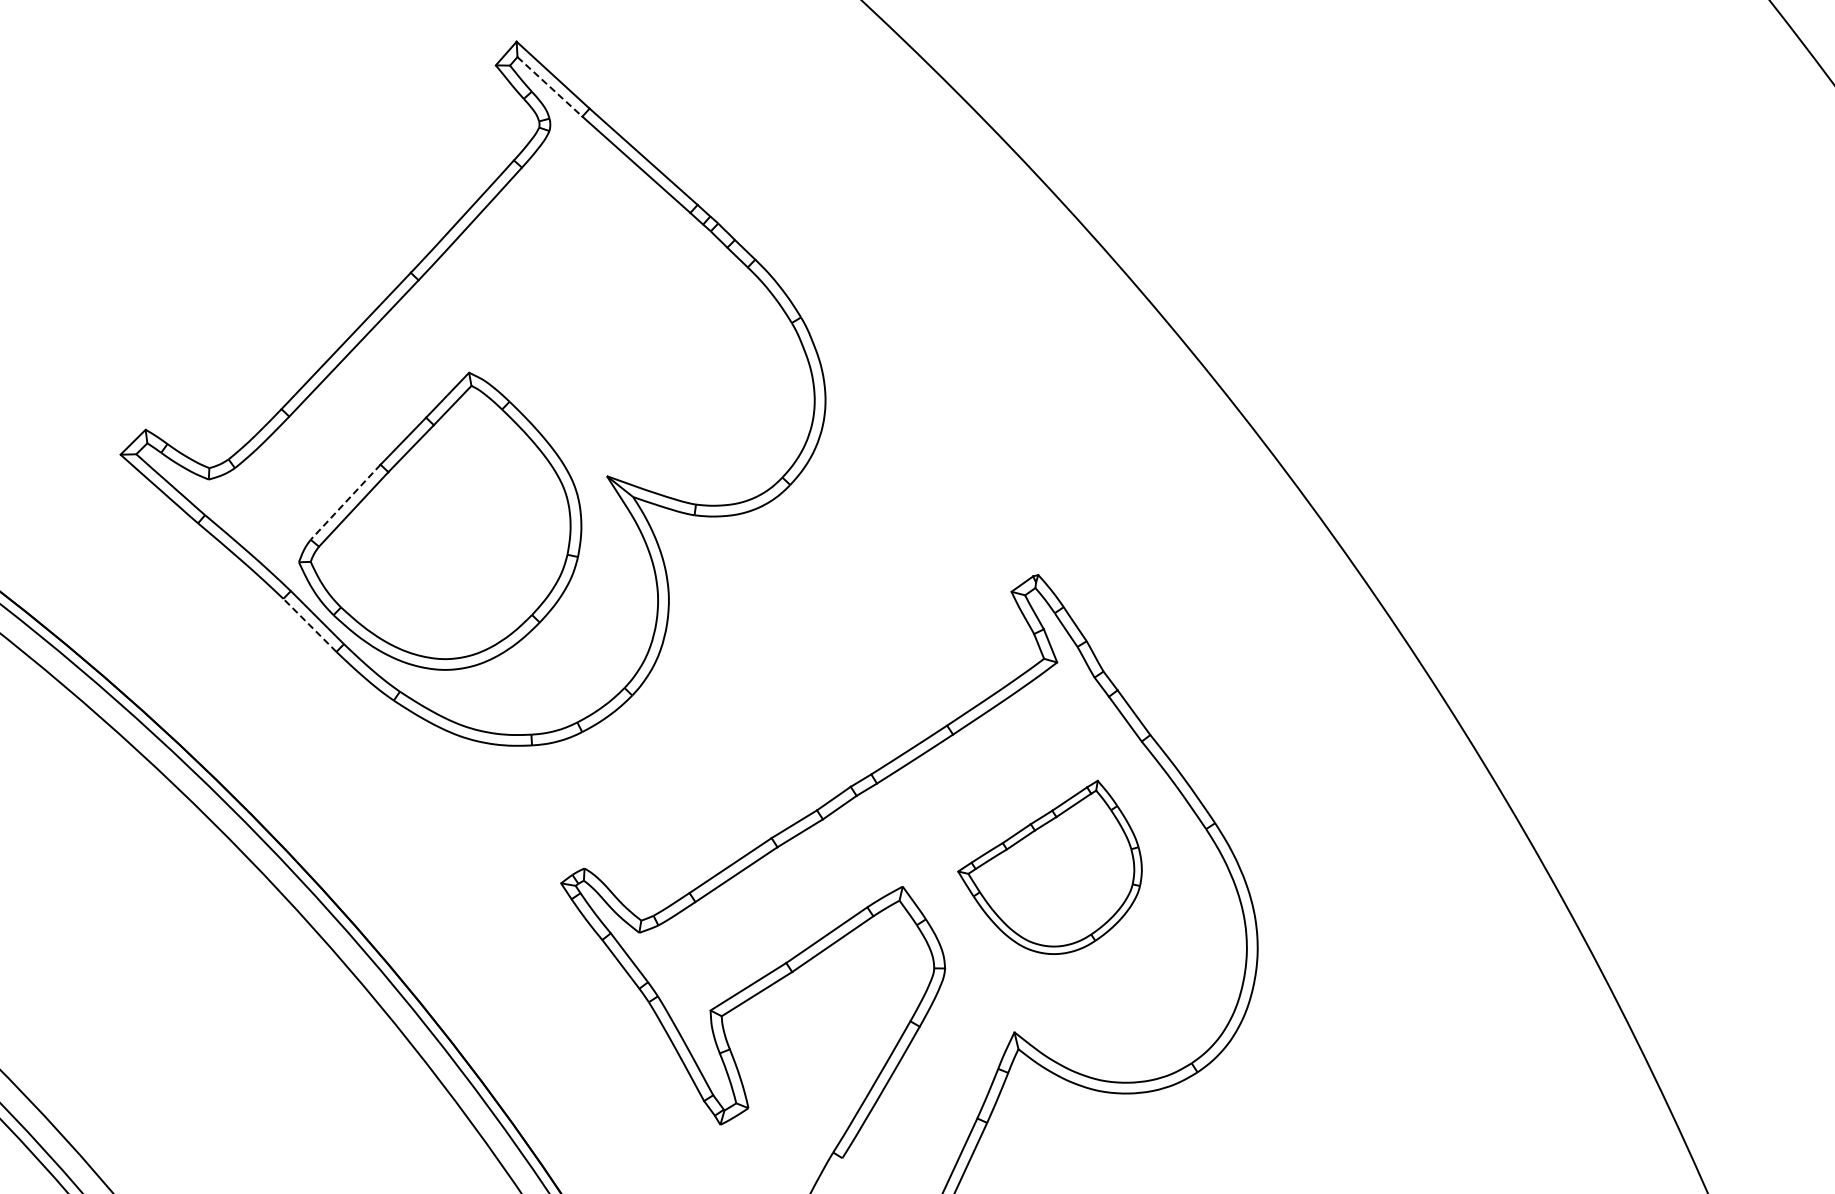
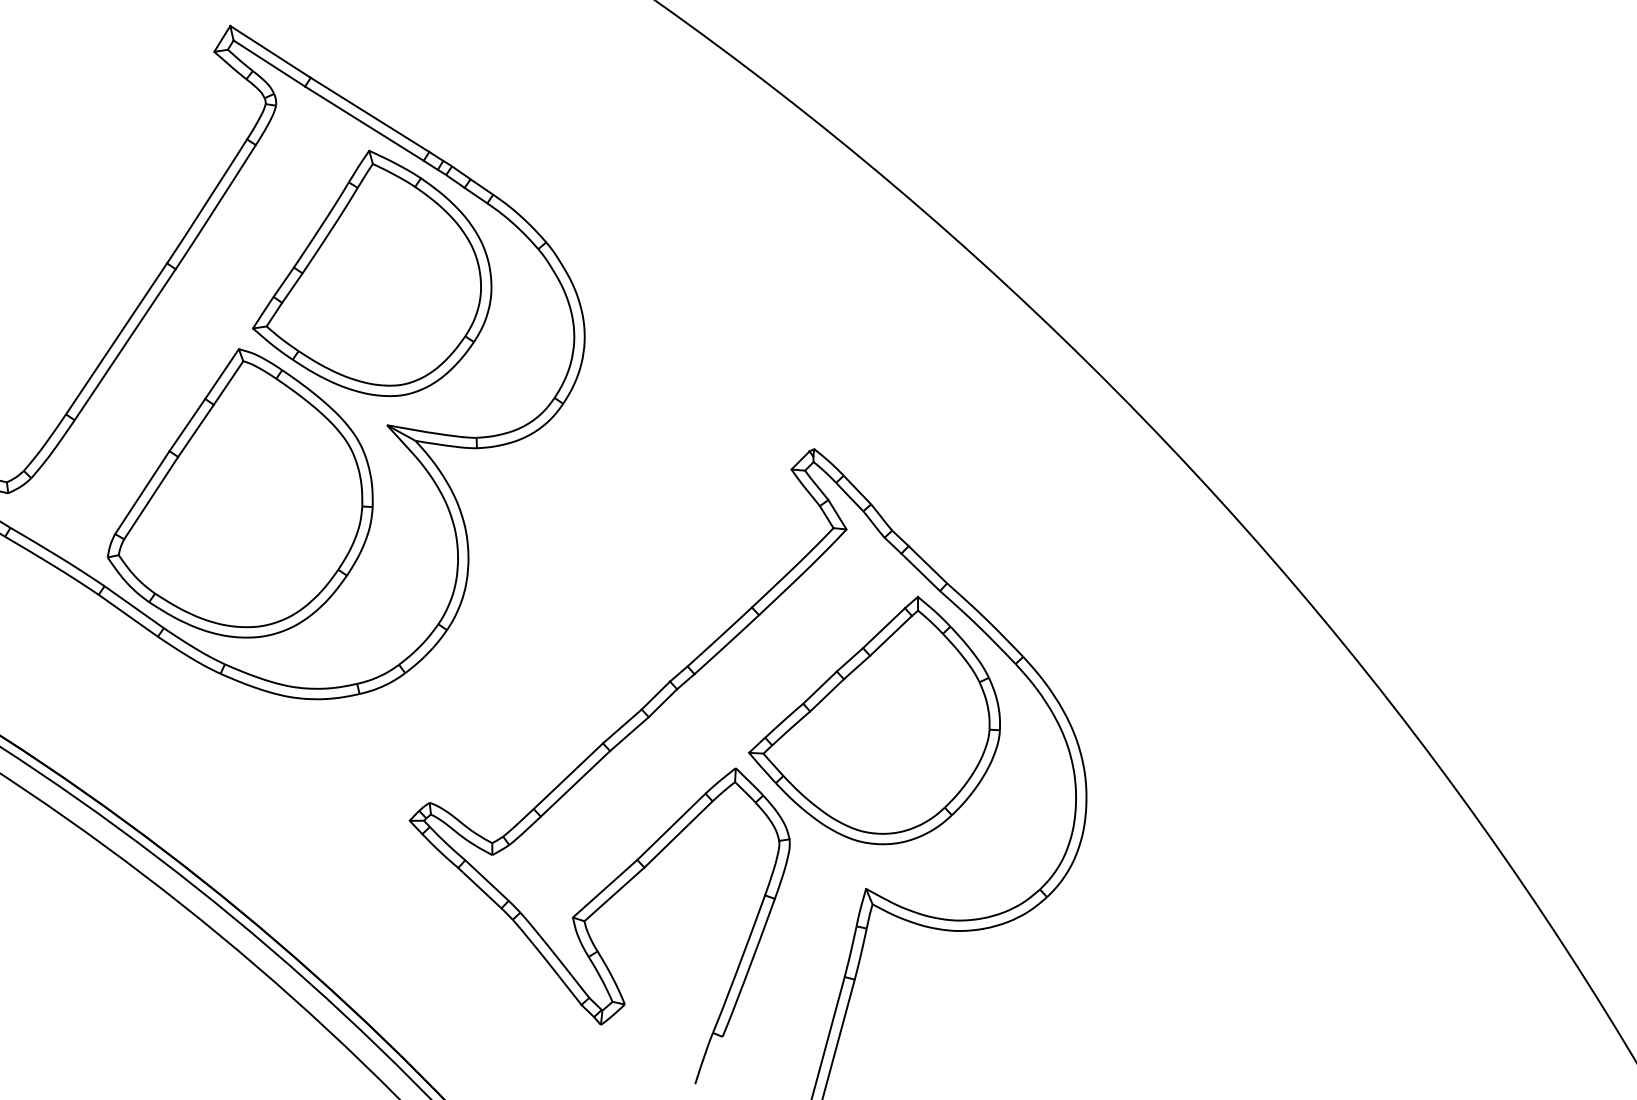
line: (550, 87) -> (269, 64), dashed -> solid
part: (612, 320) -> (367, 275), added
line: (345, 502) -> (142, 492), dashed -> solid
line: (309, 625) -> (127, 616), dashed -> solid
part: (1049, 867) -> (872, 726), size x1.43

